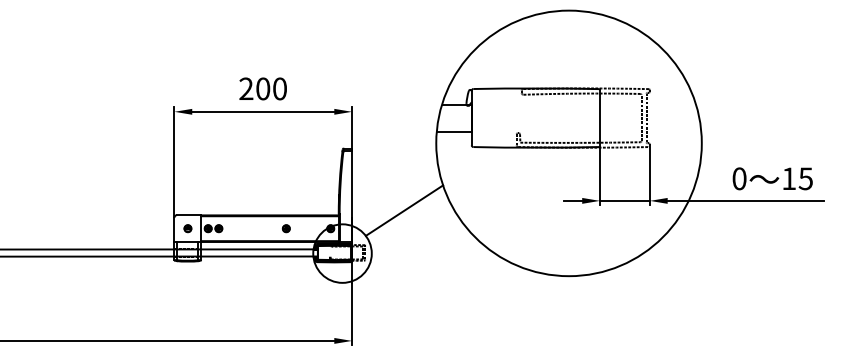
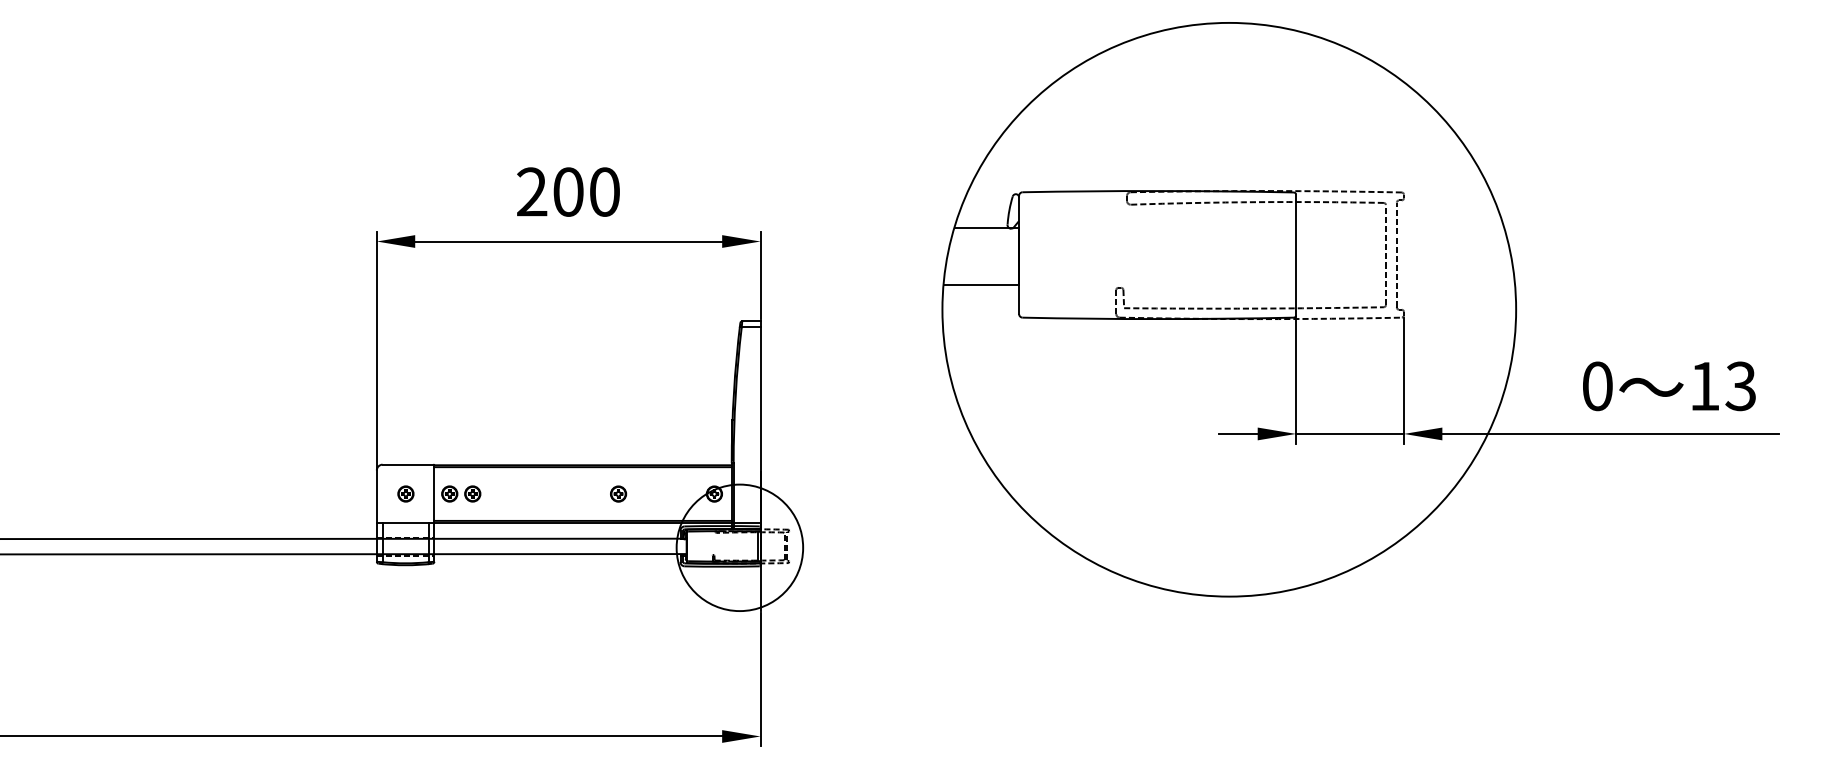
text: (805, 178) -> (1740, 385), 15 -> 13
line: (404, 210) -> (873, 454), removed

